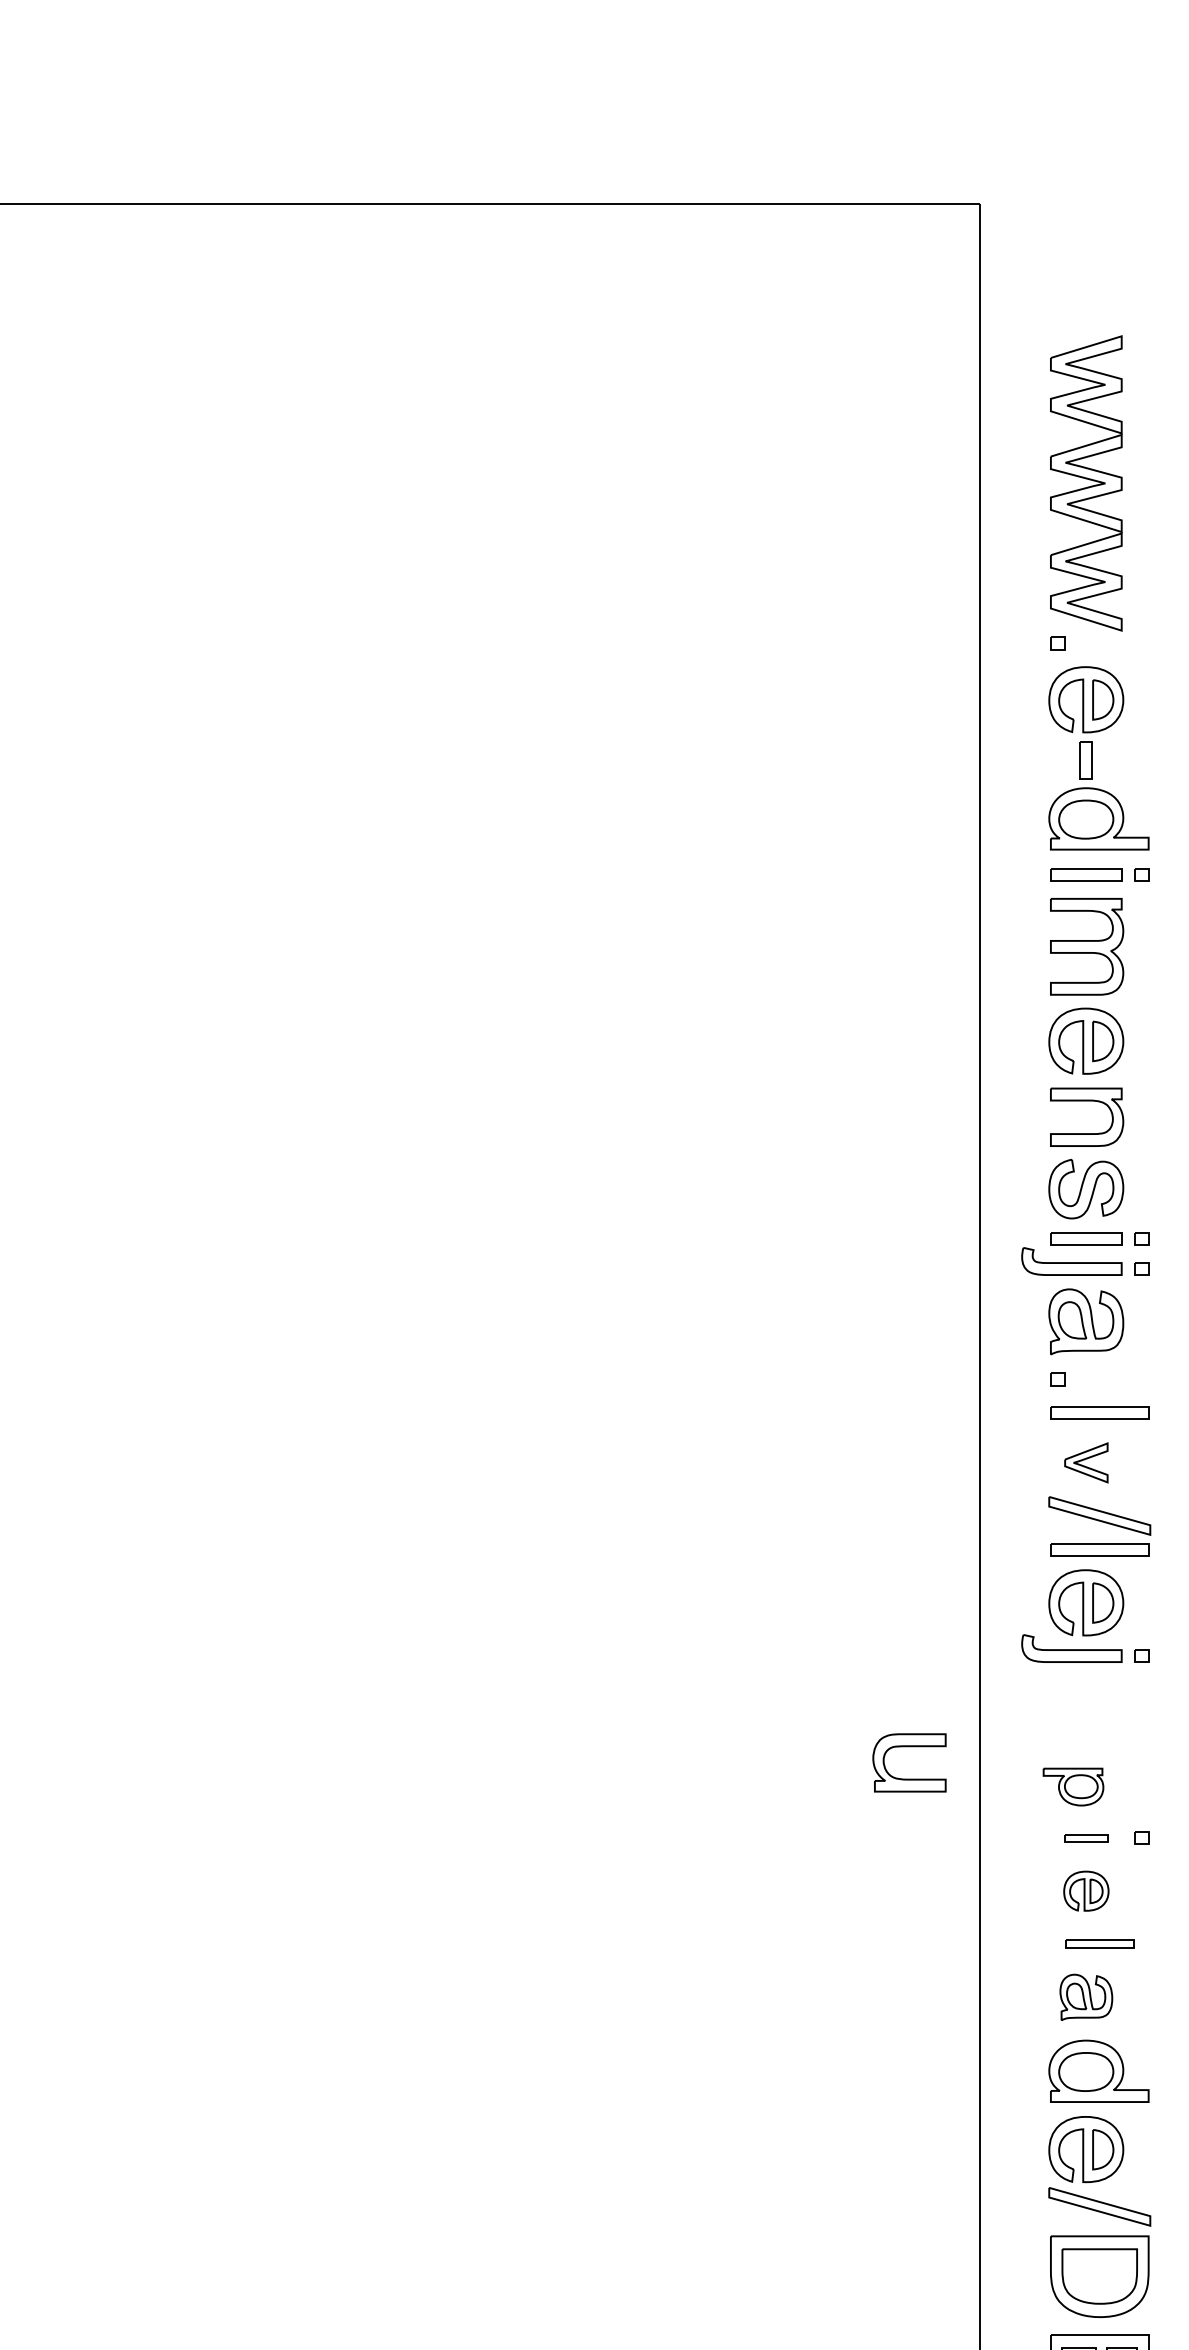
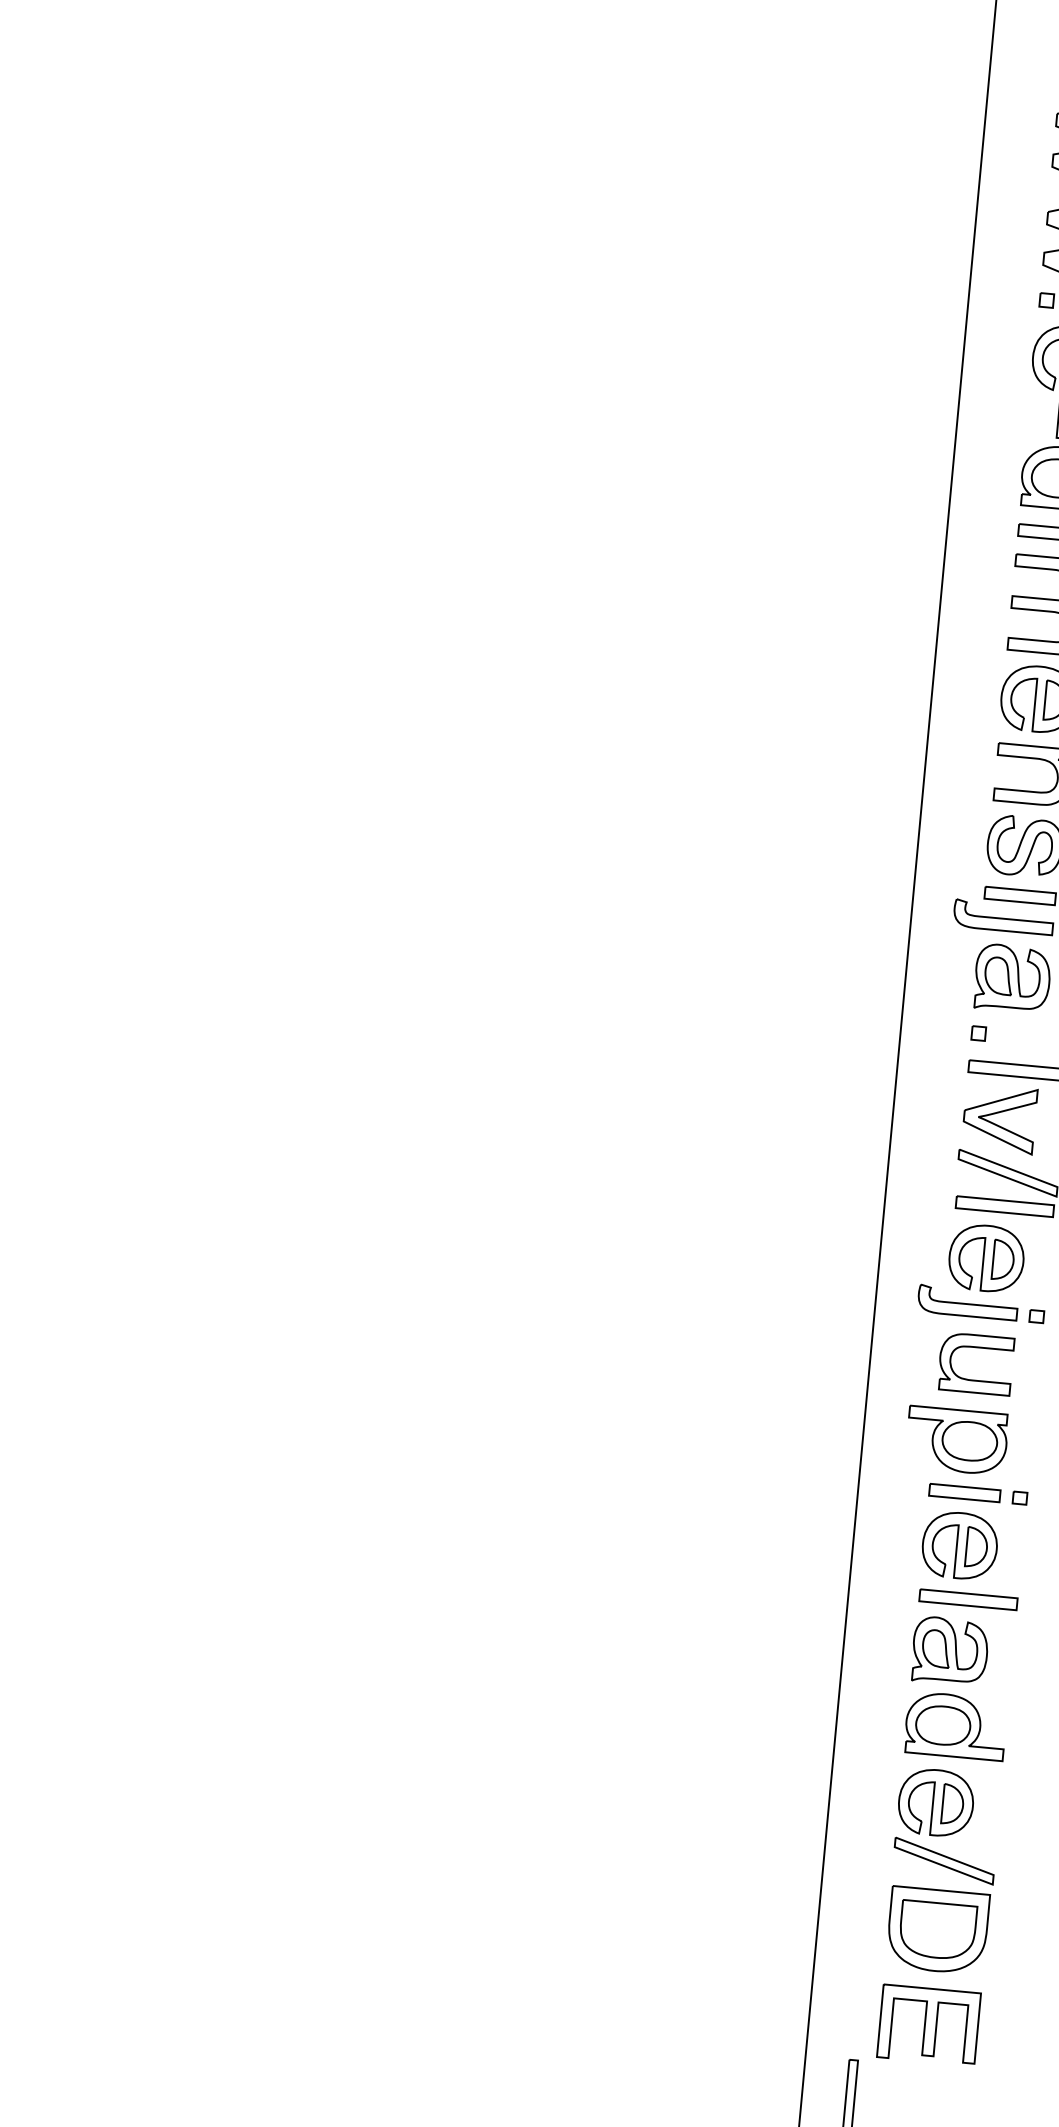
part: (1086, 1462) -> (999, 1118), size x1.67
part: (909, 1747) -> (977, 1348), moved
part: (1073, 1786) -> (956, 1440), size x1.67
part: (1086, 1837) -> (965, 1492), size x1.67
part: (1086, 1890) -> (960, 1544), size x1.67
part: (1099, 1943) -> (968, 1598), size x1.43
part: (1086, 1997) -> (950, 1651), size x1.43

